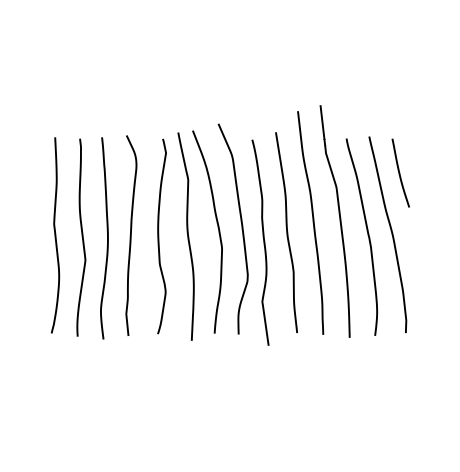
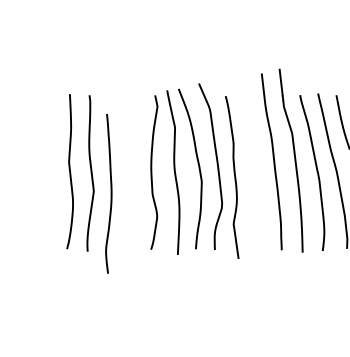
curve: (286, 232) -> (252, 169), removed
curve: (131, 235) -> (130, 171), removed
curve: (107, 238) -> (111, 193), moved

